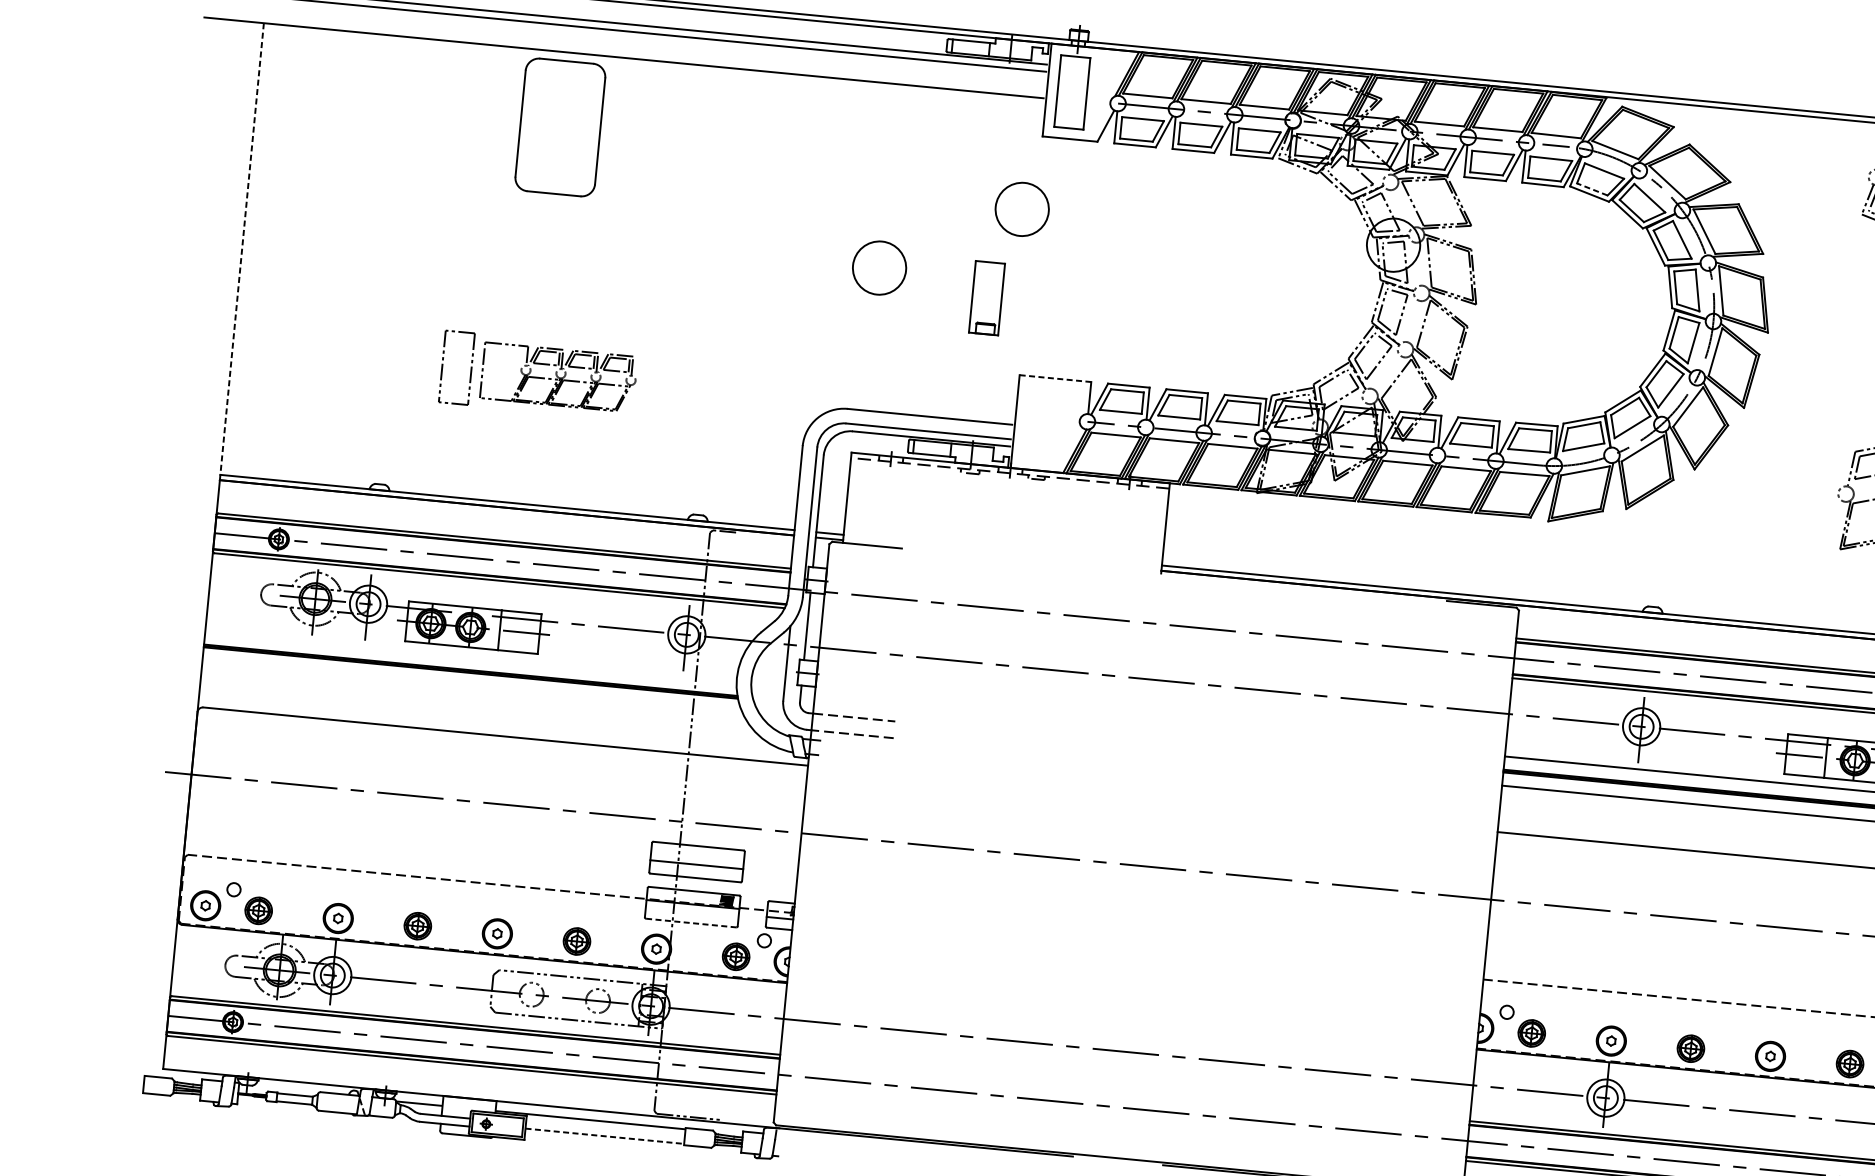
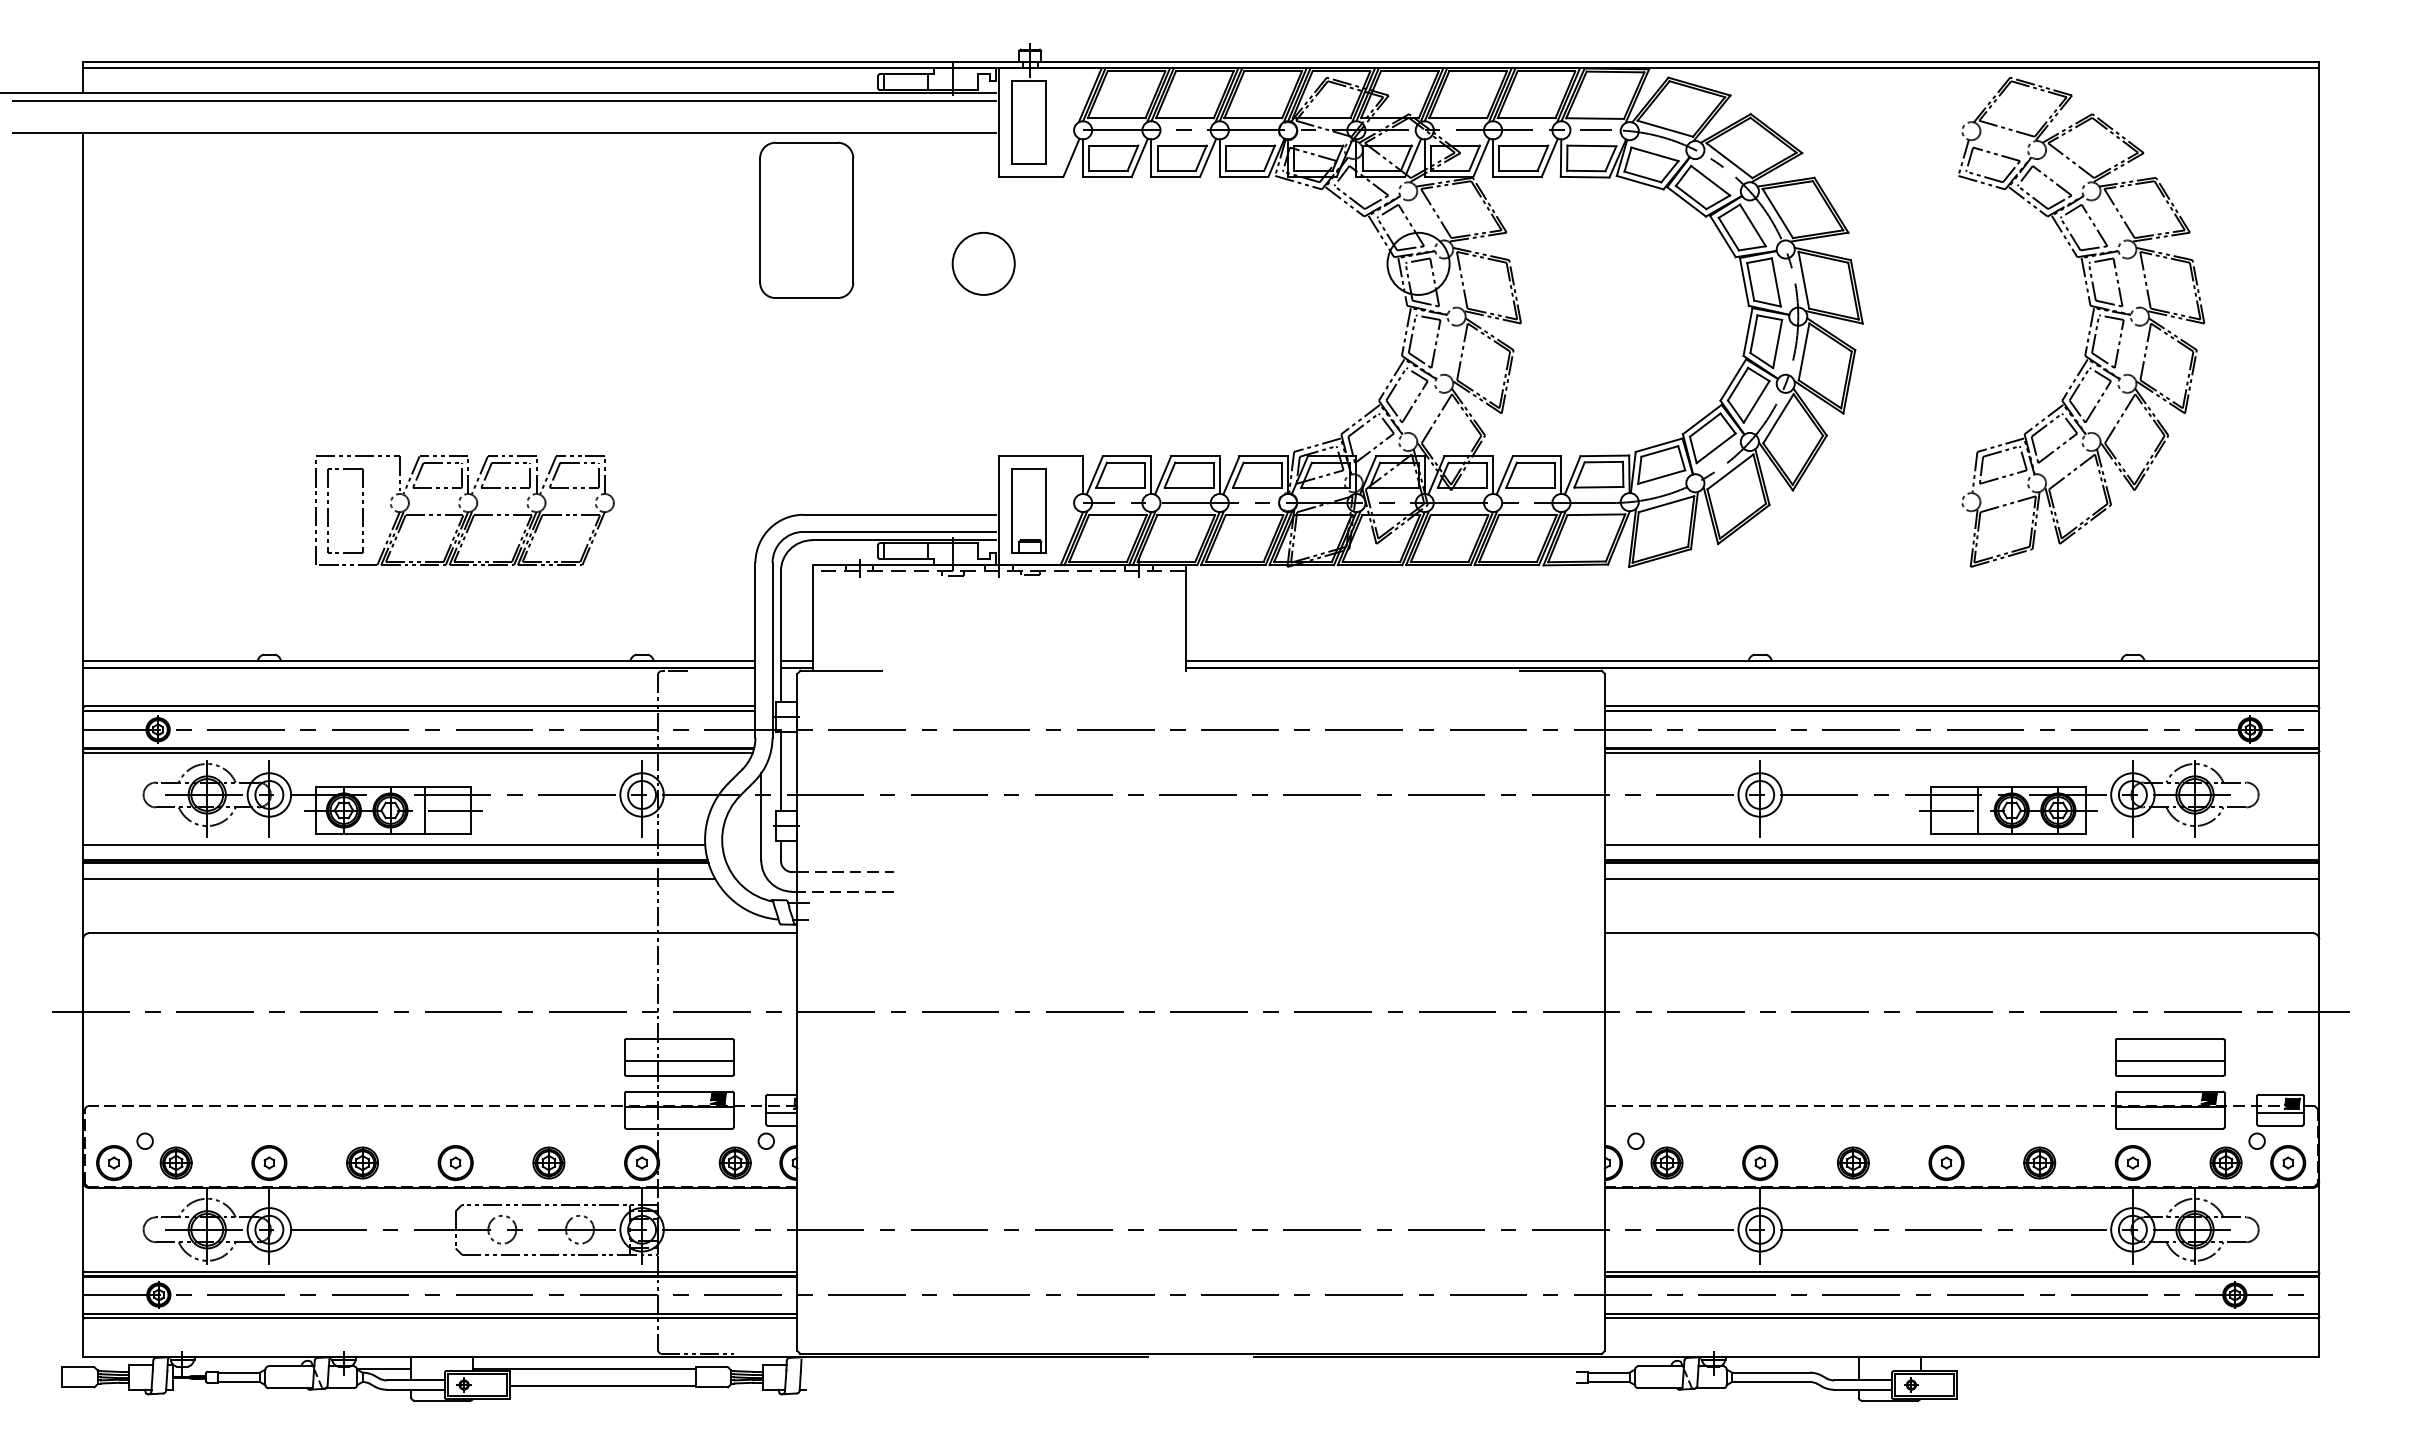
part: (560, 126) -> (806, 219), moved
line: (1591, 188) -> (1642, 176), dashed -> solid
line: (242, 252) -> (83, 400), dashed -> solid
circle: (879, 267) -> (824, 347), removed
part: (986, 297) -> (1028, 510), moved
part: (558, 377) -> (464, 510), size x1.67
line: (1055, 378) -> (1041, 456), dashed -> solid
line: (471, 656) -> (394, 844), added
line: (472, 686) -> (399, 878), added
line: (691, 922) -> (679, 1128), dashed -> solid
line: (604, 1135) -> (602, 1385), dashed -> solid

